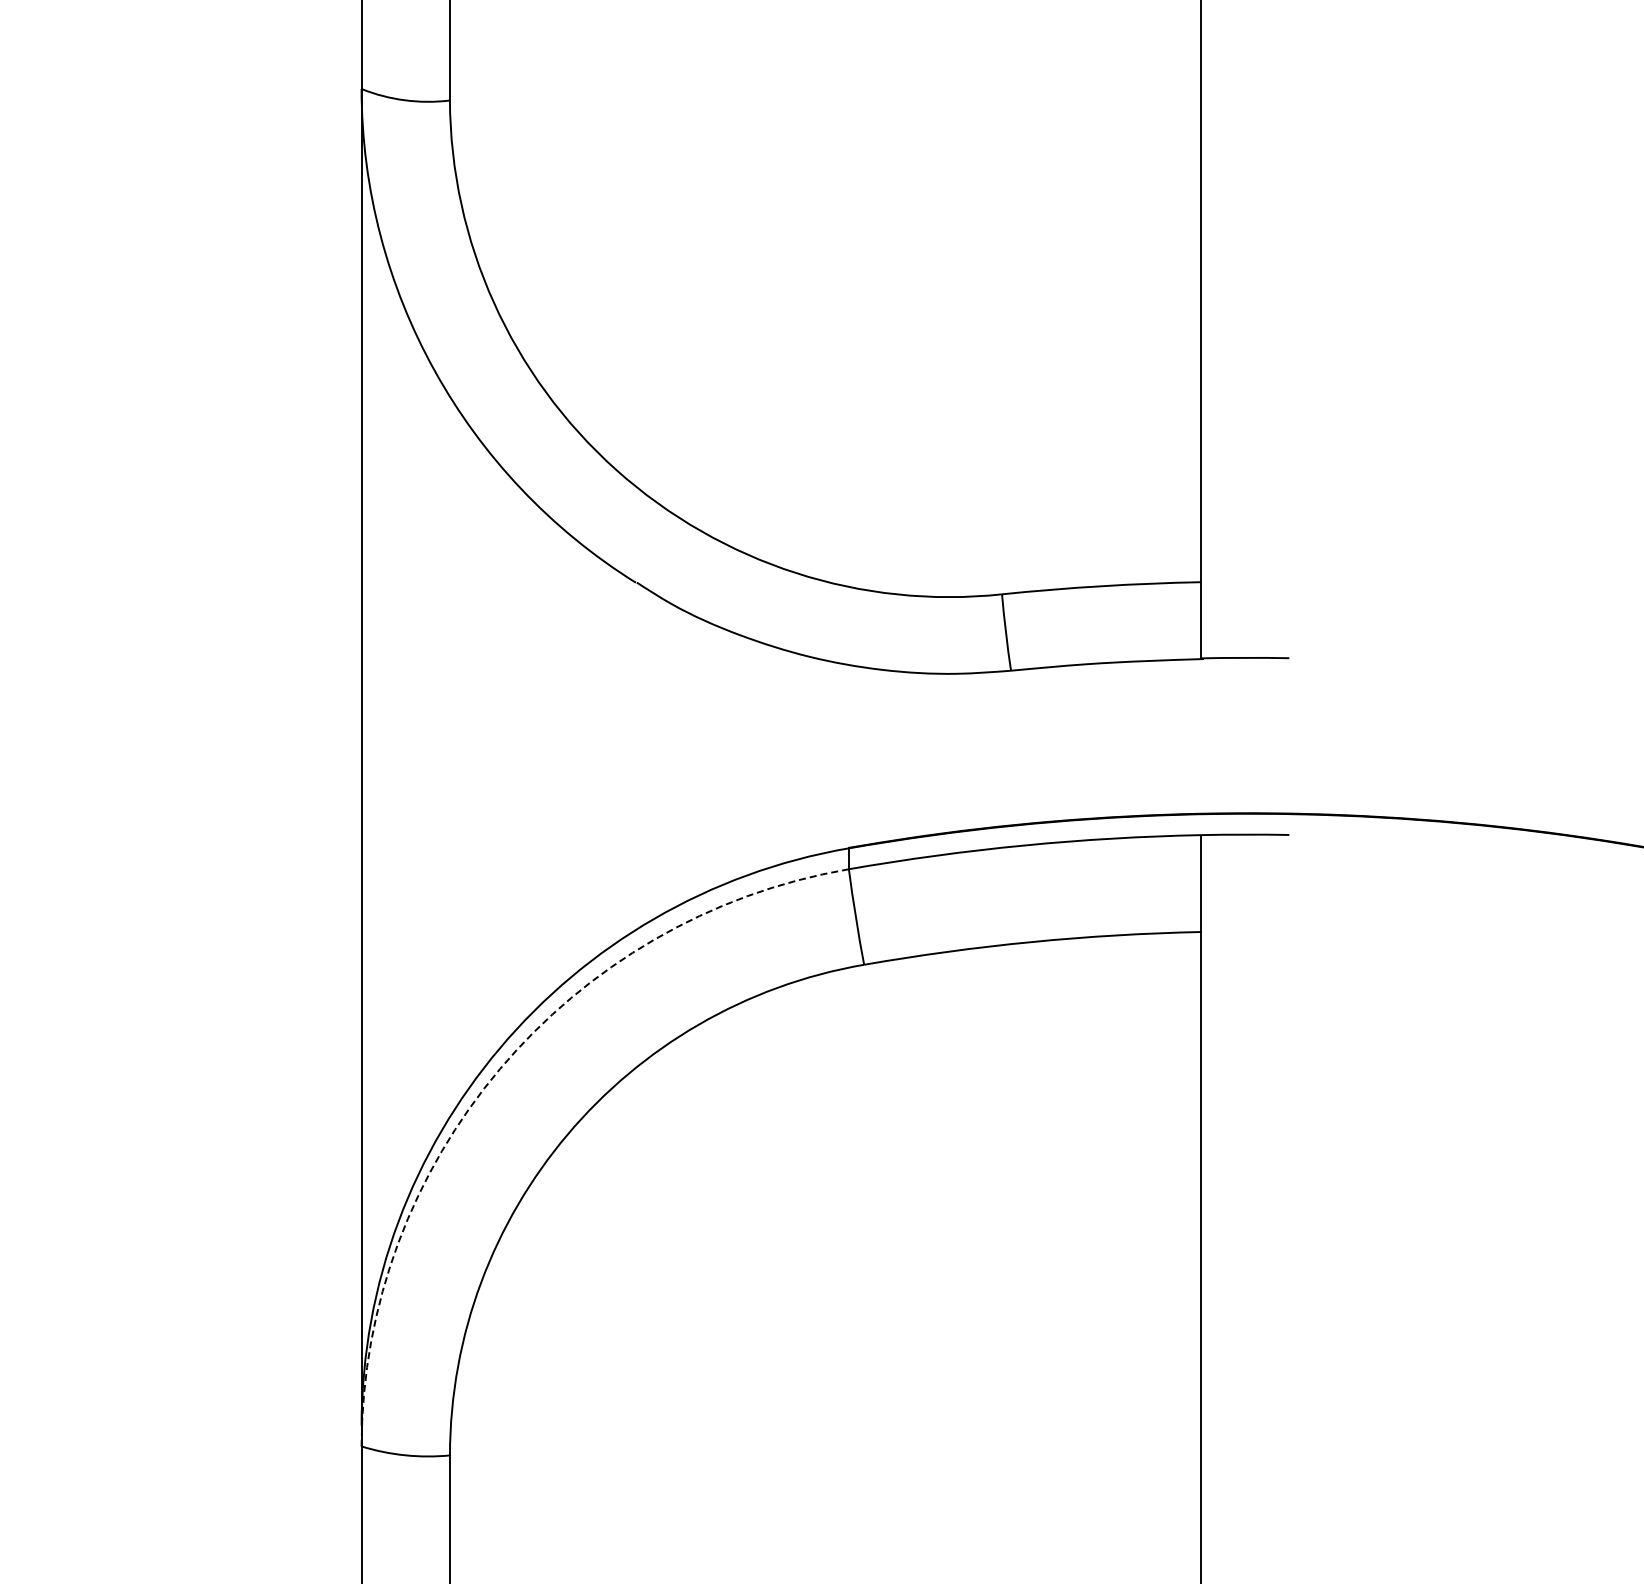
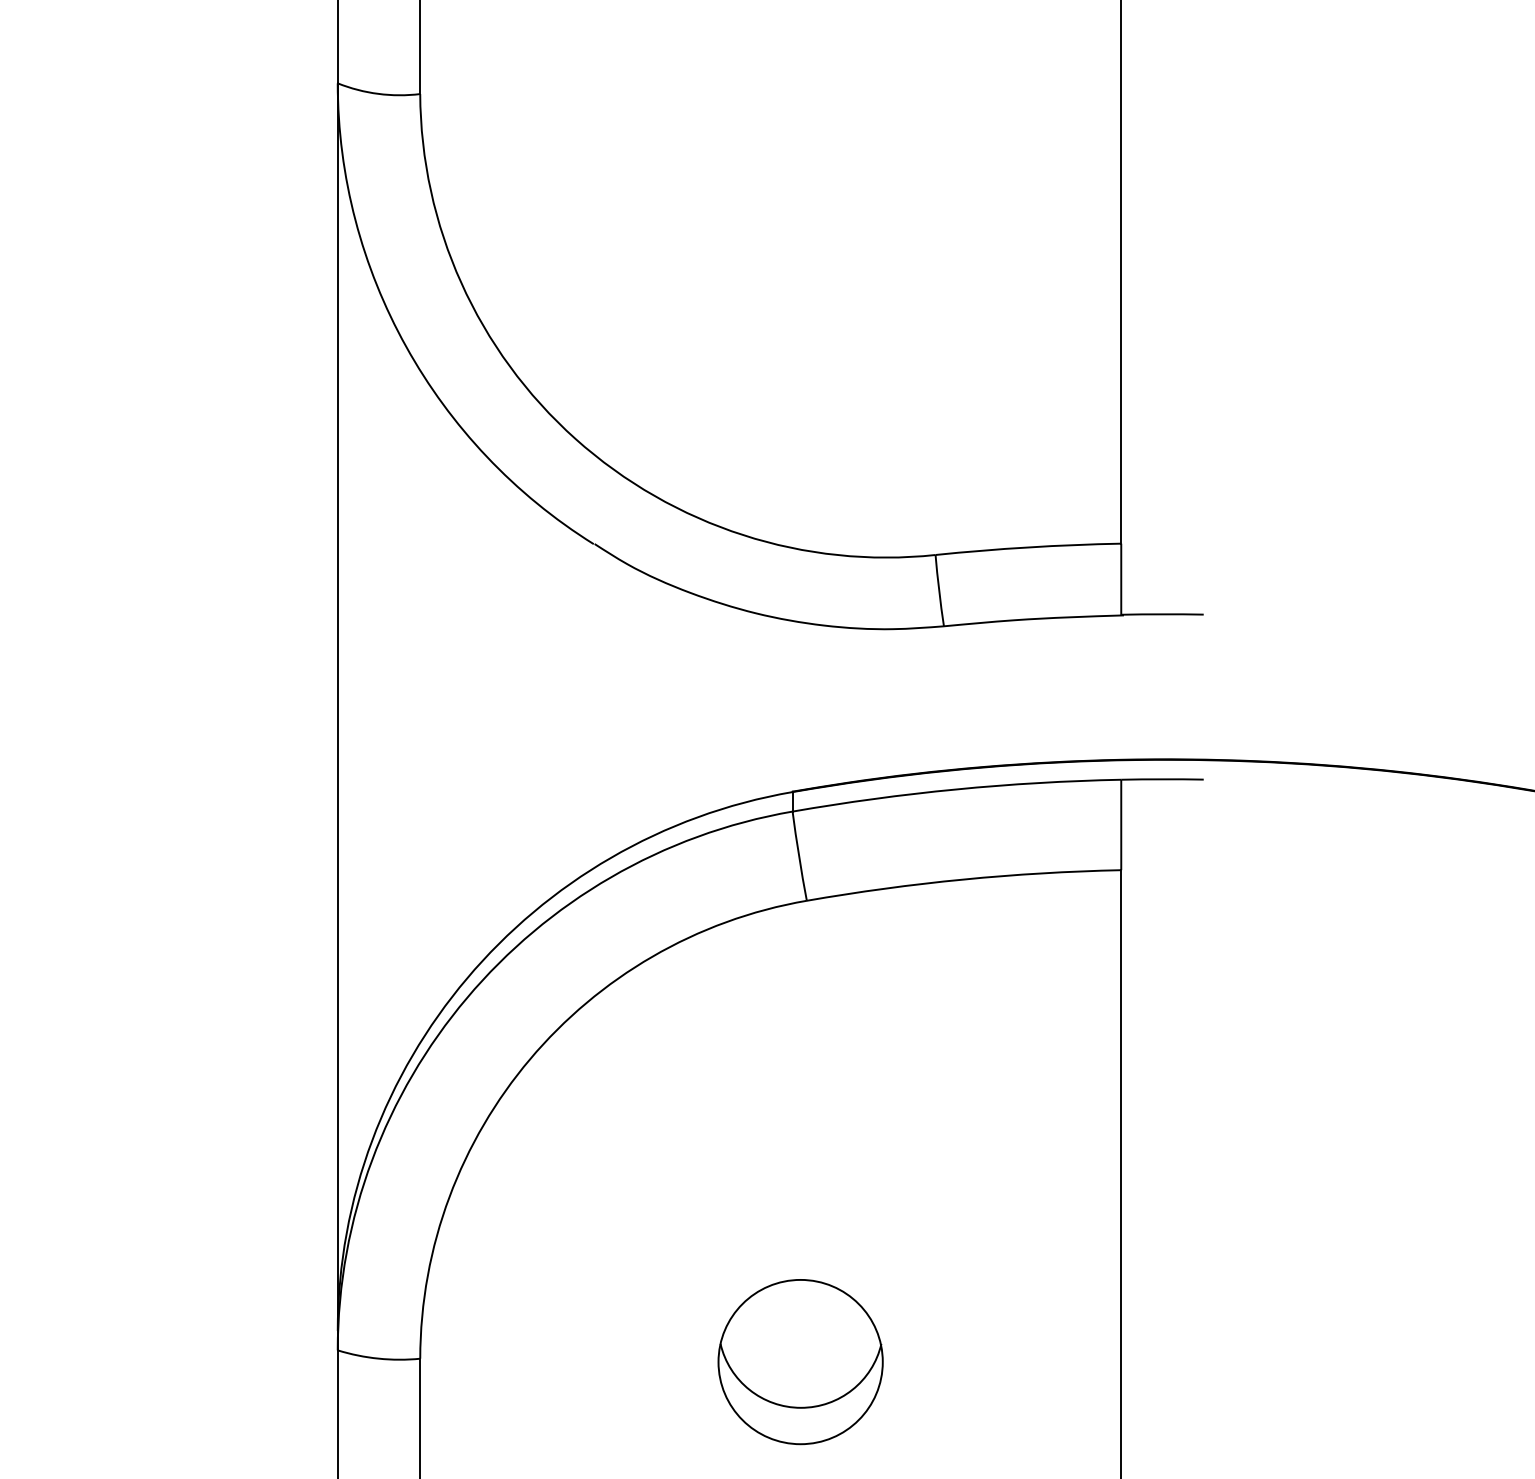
arc: (500, 1069) -> (467, 998), dashed -> solid
part: (857, 1458) -> (800, 1361), added

